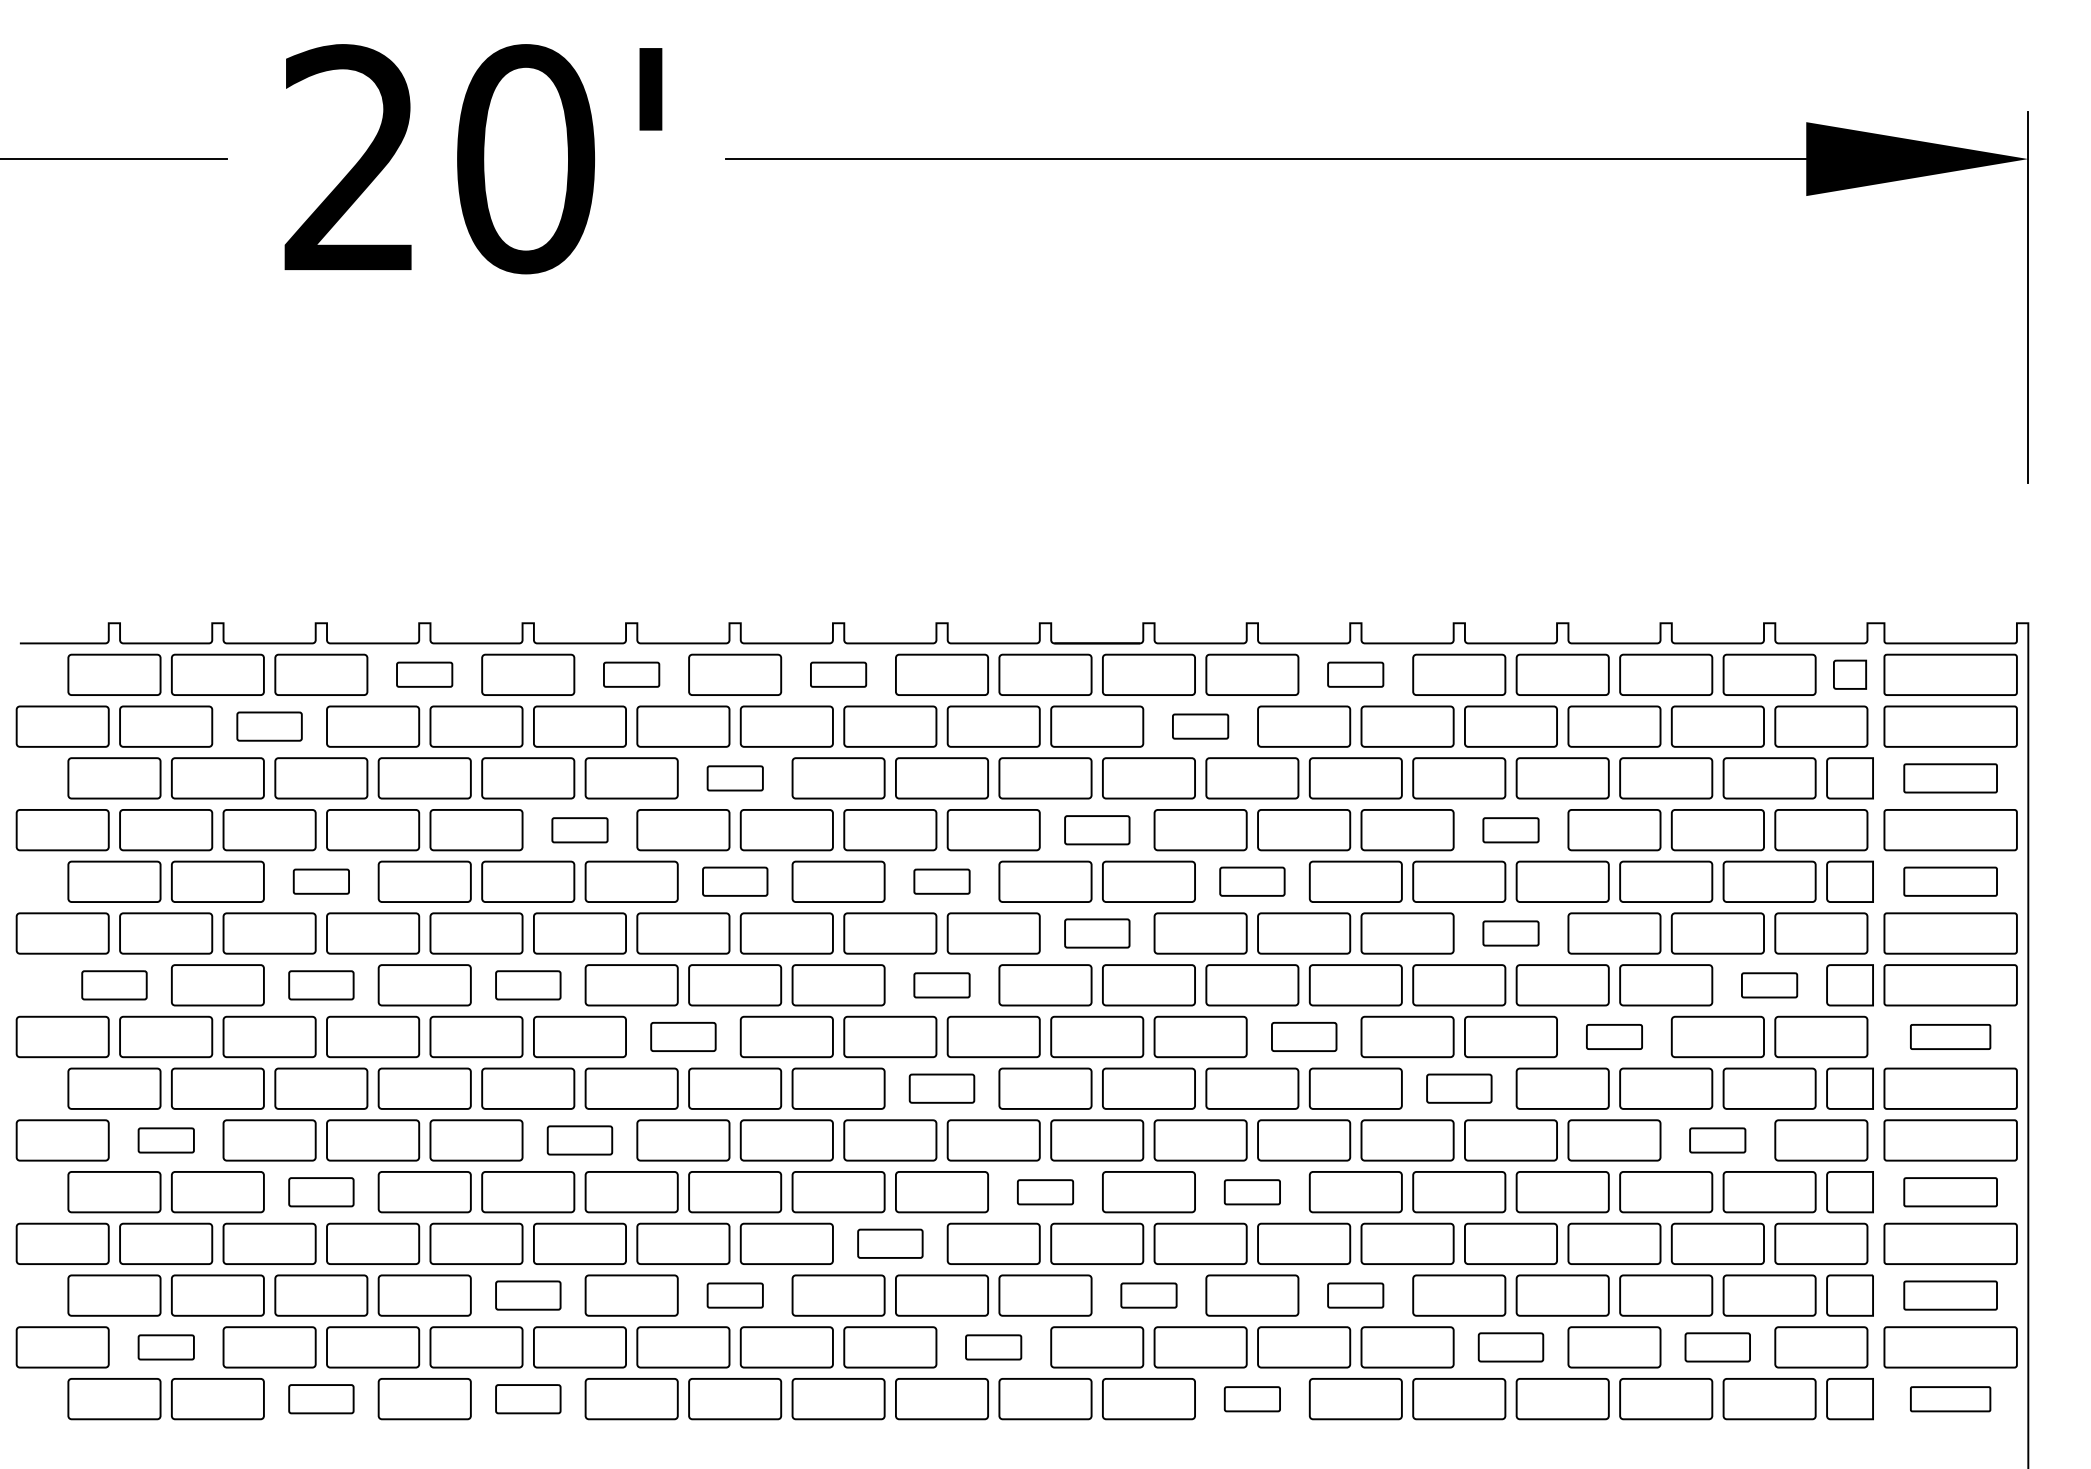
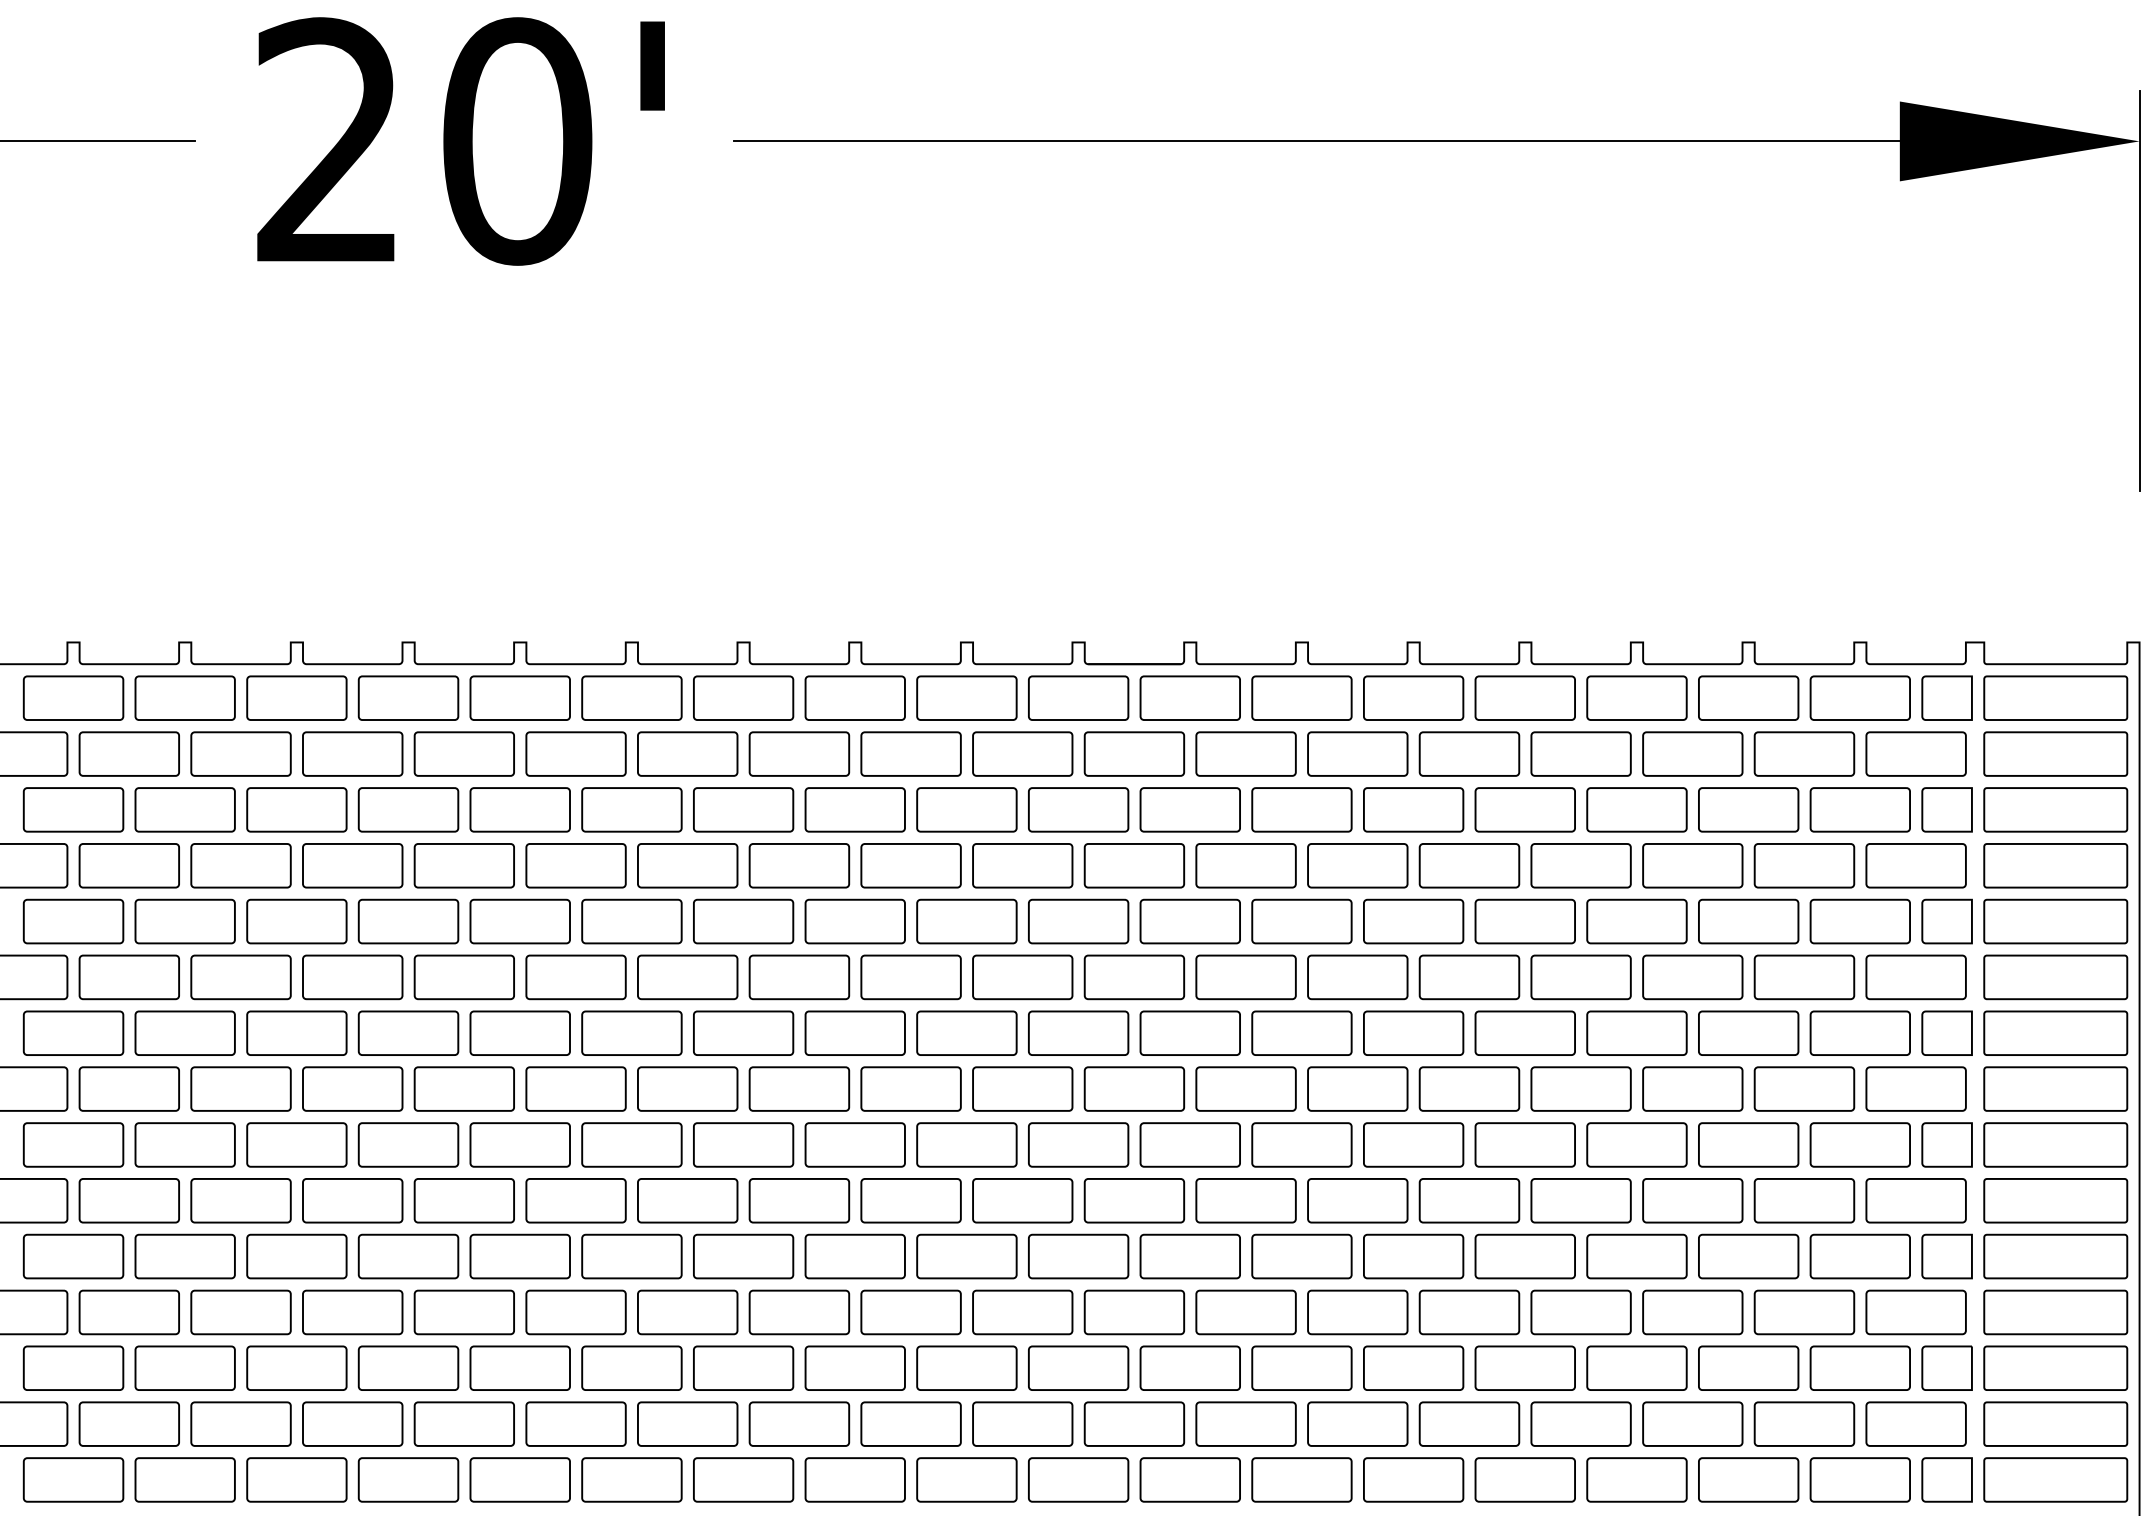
part: (424, 674) -> (408, 697), size x1.67
part: (631, 674) -> (631, 697), size x1.67
part: (838, 674) -> (855, 697), size x1.67
part: (1355, 674) -> (1413, 697), size x1.67
part: (1849, 674) -> (1946, 697), size x1.43
part: (269, 726) -> (240, 753), size x1.43
part: (1200, 726) -> (1245, 753), size x1.67
part: (735, 778) -> (743, 810), size x1.67
part: (1950, 778) -> (2055, 810), size x1.43
part: (579, 830) -> (575, 866), size x1.67
part: (1097, 830) -> (1134, 866), size x1.43
part: (1510, 830) -> (1580, 866), size x1.67
part: (321, 881) -> (297, 921), size x1.67
part: (735, 881) -> (743, 921), size x1.43
part: (941, 881) -> (966, 921), size x1.67
part: (1252, 881) -> (1302, 921), size x1.43
part: (1950, 881) -> (2055, 921), size x1.43
part: (1097, 933) -> (1134, 977), size x1.43
part: (1510, 933) -> (1580, 977), size x1.67
part: (114, 985) -> (73, 1033), size x1.43
part: (321, 985) -> (297, 1033), size x1.43
part: (528, 985) -> (520, 1033), size x1.43
part: (941, 985) -> (966, 1033), size x1.67
part: (1769, 985) -> (1860, 1033), size x1.67
part: (683, 1036) -> (687, 1088), size x1.43
part: (1304, 1036) -> (1358, 1088), size x1.43
part: (1614, 1036) -> (1692, 1088), size x1.67
part: (1950, 1036) -> (2055, 1088), size x1.67
part: (941, 1088) -> (966, 1144), size x1.43
part: (1459, 1088) -> (1525, 1144), size x1.43
part: (166, 1140) -> (129, 1200), size x1.67
part: (579, 1140) -> (575, 1200), size x1.43
part: (1717, 1140) -> (1804, 1200), size x1.67
part: (321, 1192) -> (297, 1256), size x1.43
part: (1045, 1192) -> (1078, 1256), size x1.67
part: (1252, 1192) -> (1302, 1256), size x1.67
part: (1950, 1192) -> (2055, 1256), size x1.43
part: (890, 1243) -> (911, 1312), size x1.43
part: (528, 1295) -> (520, 1368), size x1.43
part: (735, 1295) -> (743, 1368), size x1.67
part: (1148, 1295) -> (1189, 1368), size x1.67
part: (1355, 1295) -> (1413, 1368), size x1.67
part: (1950, 1295) -> (2055, 1368), size x1.43
part: (166, 1347) -> (129, 1424), size x1.67
part: (993, 1347) -> (1022, 1424), size x1.67
part: (1510, 1347) -> (1580, 1424), size x1.43
part: (1717, 1347) -> (1804, 1424), size x1.43
part: (321, 1399) -> (297, 1480), size x1.43
part: (528, 1399) -> (520, 1480), size x1.43
part: (1252, 1399) -> (1302, 1480), size x1.67
part: (1950, 1399) -> (2055, 1480), size x1.67

